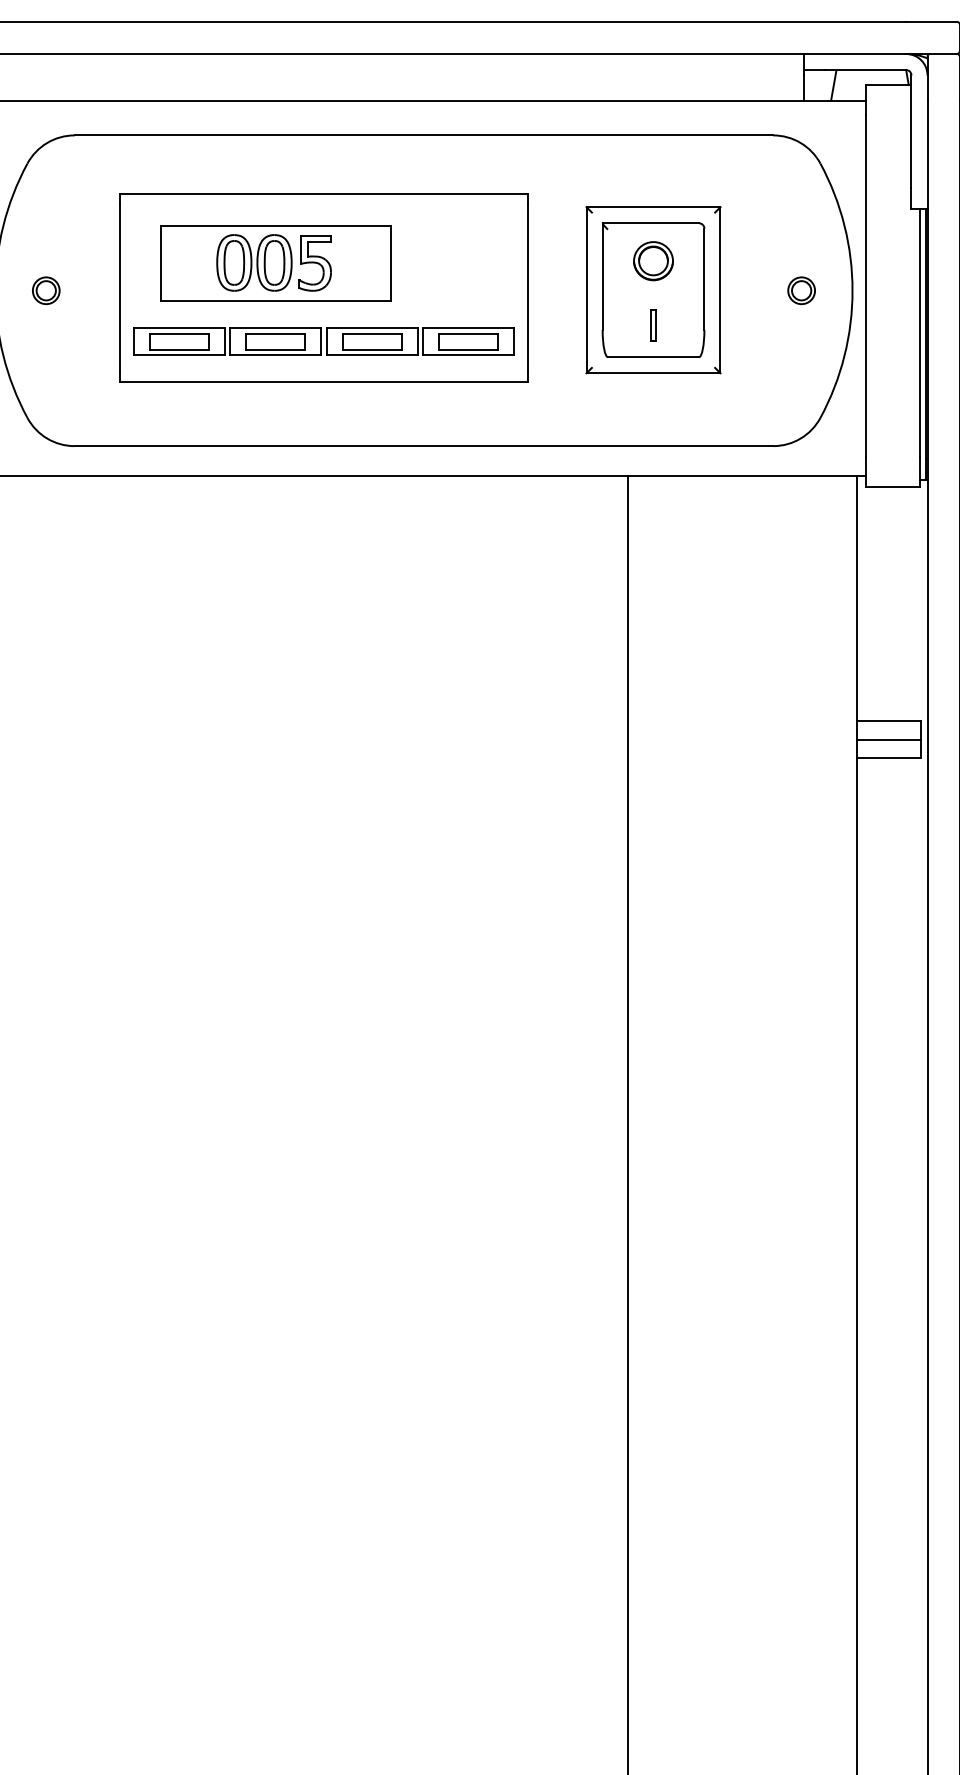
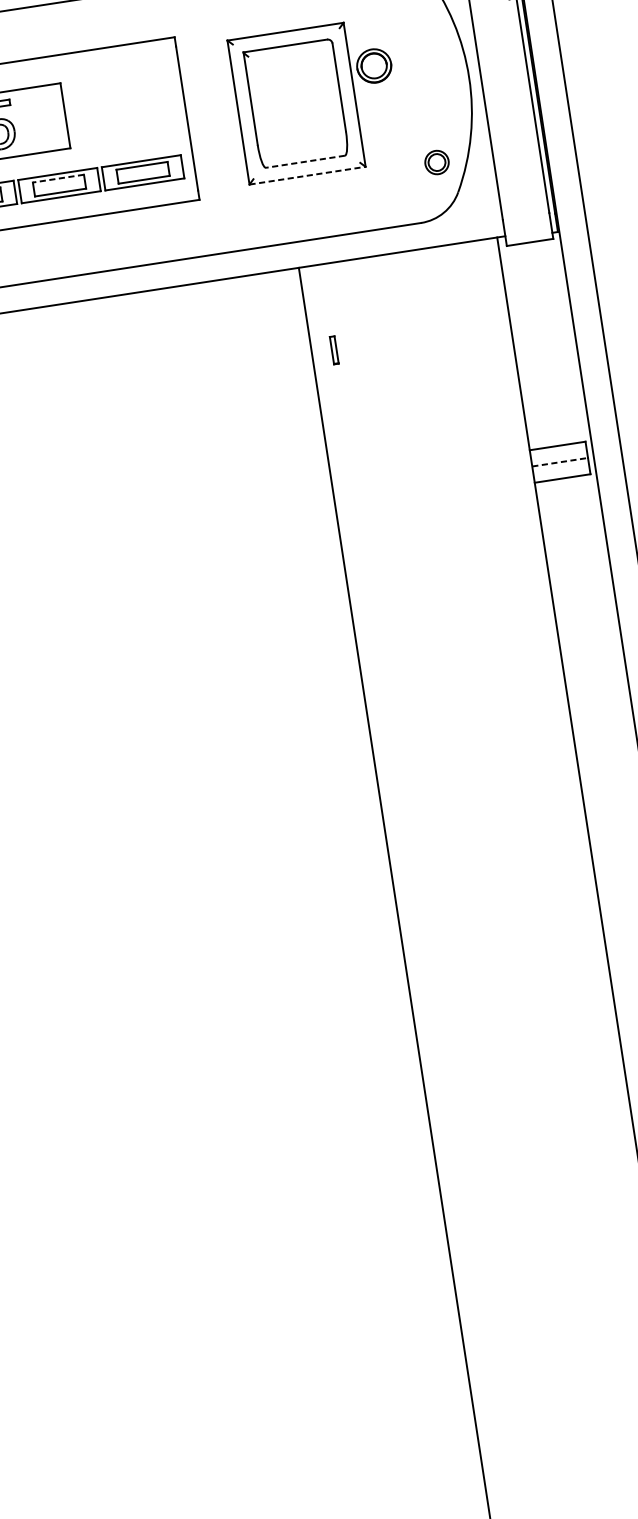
part: (653, 261) -> (374, 66), moved
part: (801, 290) -> (436, 162), moved
part: (653, 325) -> (334, 350), moved
line: (371, 333) -> (57, 178), solid -> dashed
line: (653, 357) -> (305, 162), solid -> dashed
line: (653, 373) -> (307, 175), solid -> dashed
line: (889, 739) -> (560, 461), solid -> dashed

